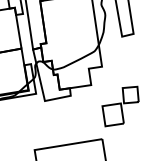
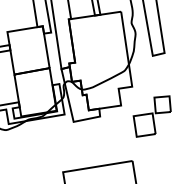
part: (119, 106) -> (151, 116), moved

